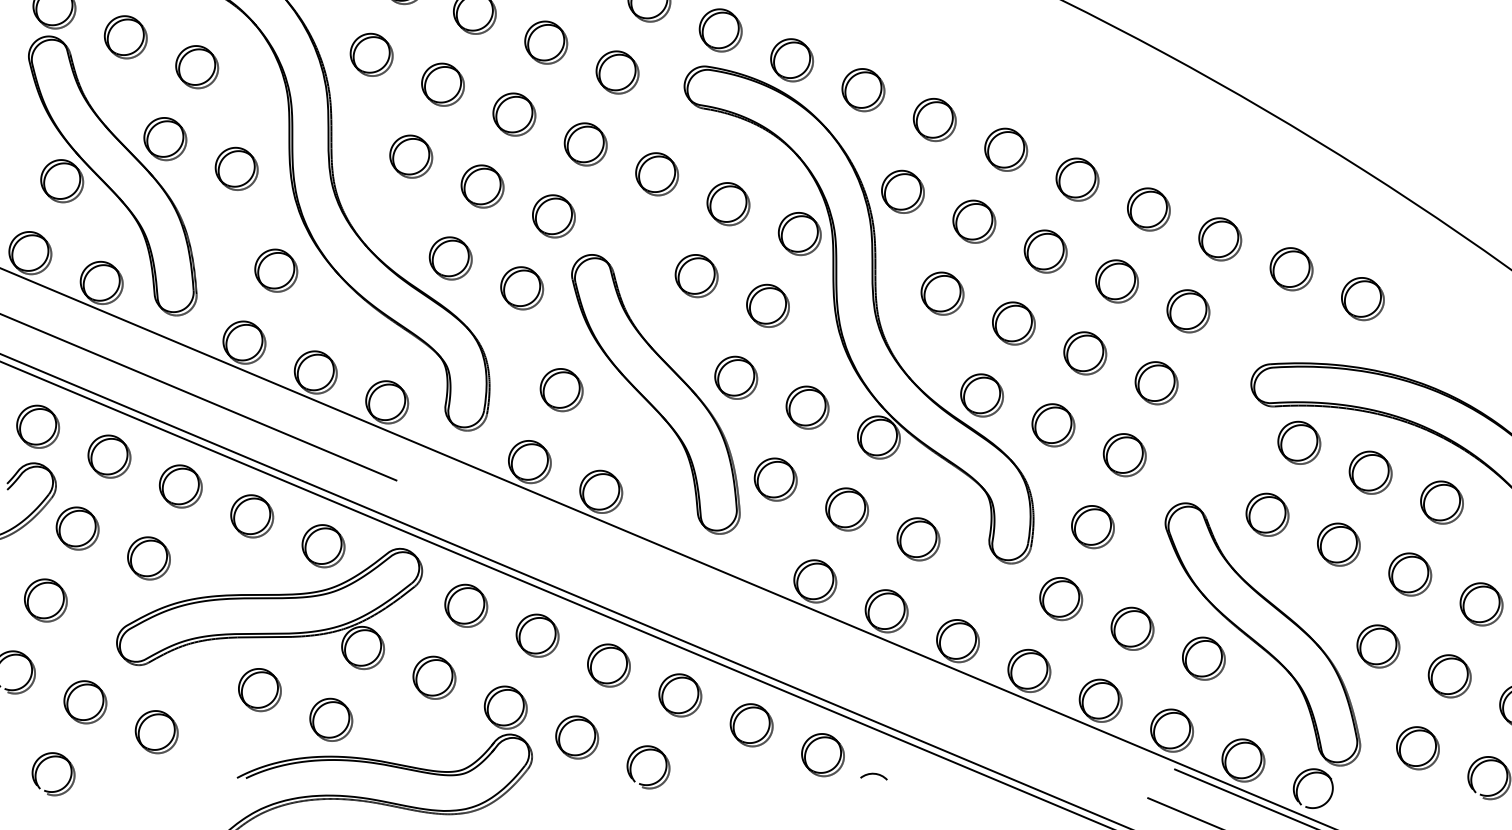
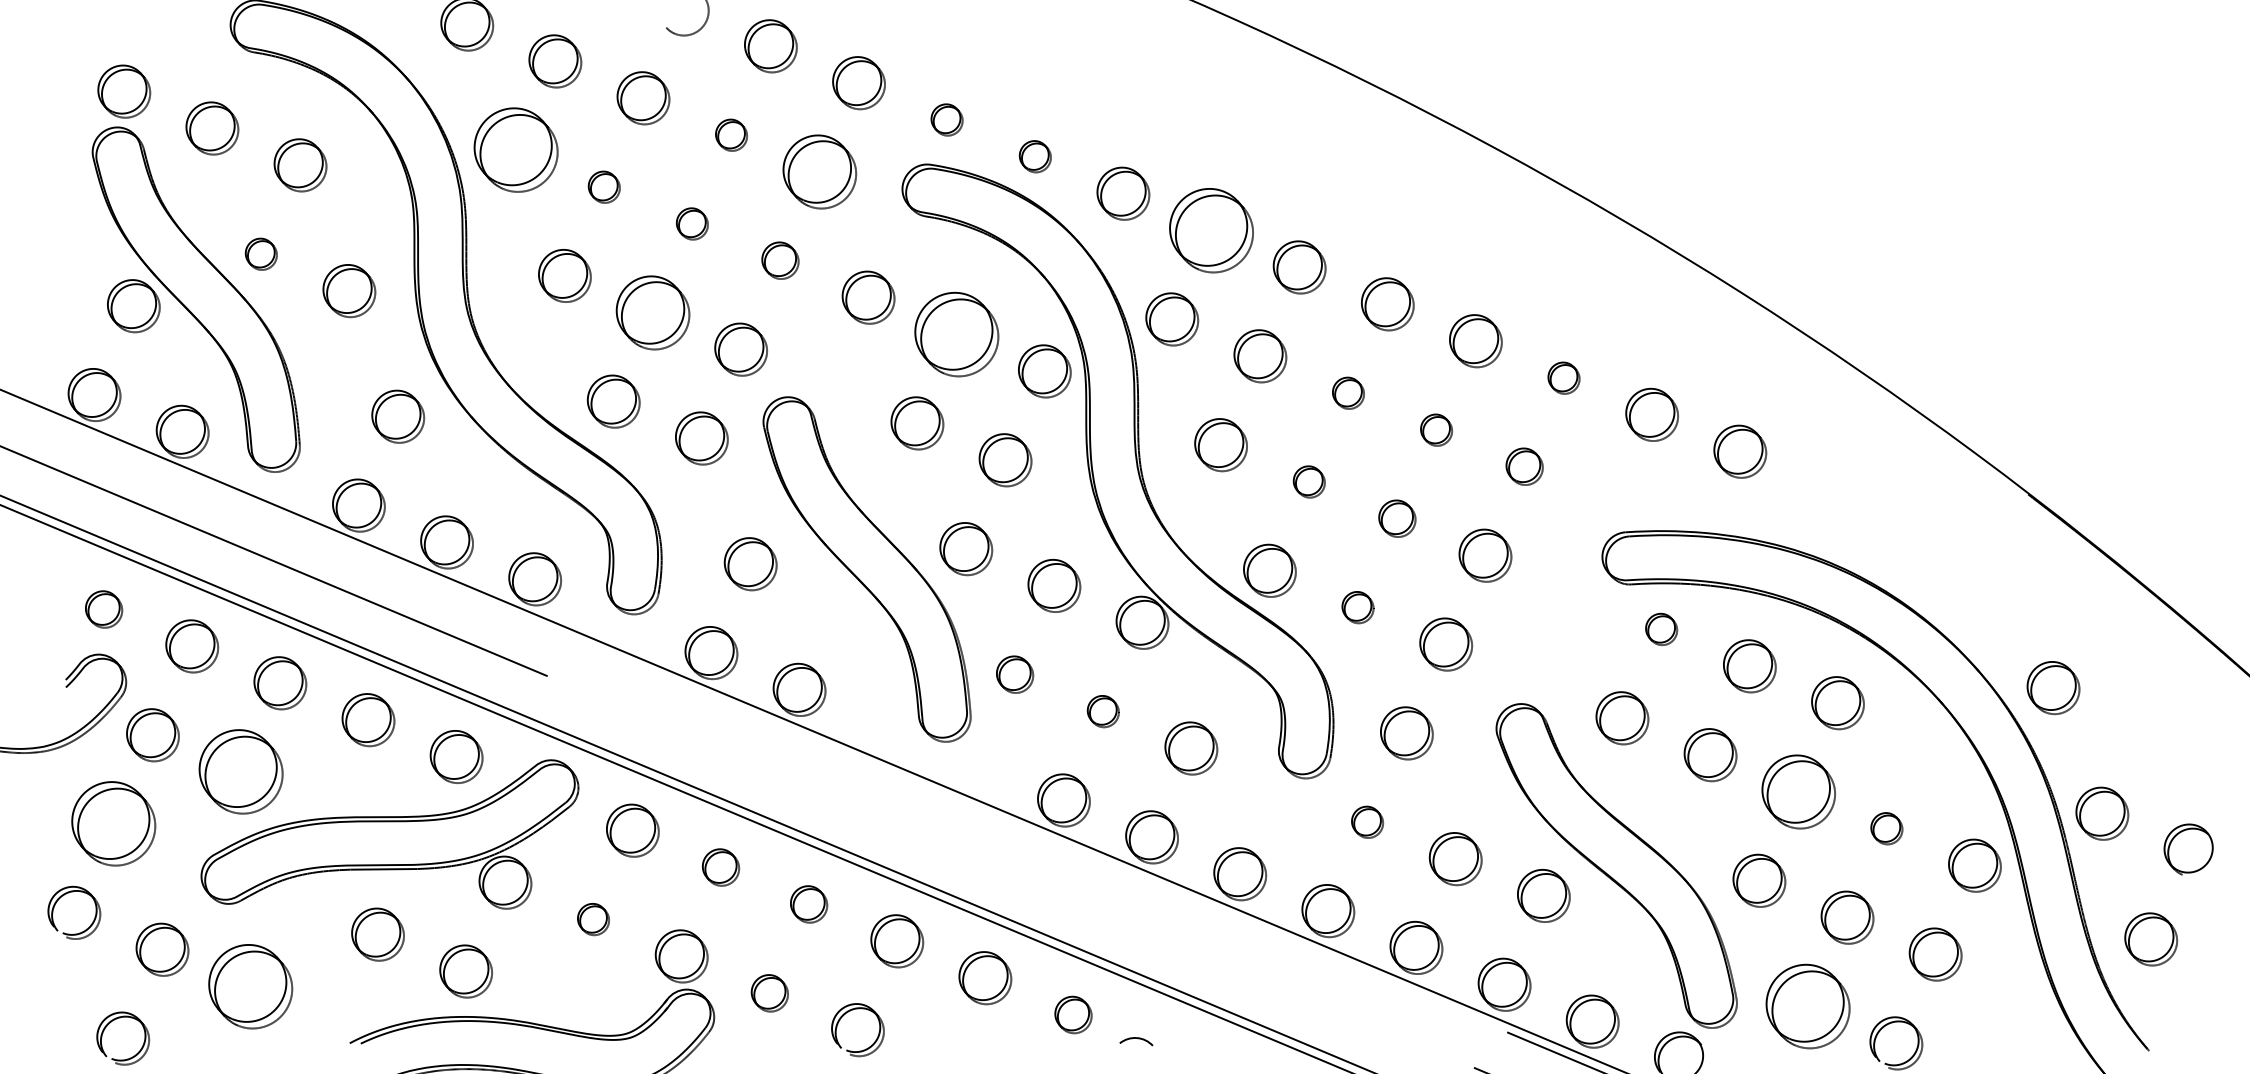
part: (720, 30) -> (946, 119), size x0.6
part: (546, 42) -> (731, 135), size x0.6
part: (371, 55) -> (515, 150), size x1.6
part: (792, 59) -> (1035, 156), size x0.6
part: (617, 72) -> (819, 171), size x1.4
part: (443, 85) -> (604, 187), size x0.6
part: (514, 114) -> (692, 223), size x0.6
part: (934, 119) -> (1211, 230), size x1.6
part: (165, 139) -> (261, 254), size x0.6
part: (585, 144) -> (780, 260), size x0.7
part: (482, 186) -> (652, 312), size x1.4
part: (728, 204) -> (956, 334), size x1.6
part: (1219, 239) -> (1563, 378), size x0.6
part: (1045, 251) -> (1348, 393), size x0.6
part: (1116, 281) -> (1436, 430), size x0.6
part: (1188, 310) -> (1524, 466), size x0.7
part: (1014, 323) -> (1309, 481), size x0.6
part: (1085, 353) -> (1397, 518), size x0.7
part: (1052, 425) -> (1357, 607), size x0.6
part: (37, 426) -> (103, 609), size x0.7
part: (1299, 442) -> (1661, 629), size x0.6
part: (775, 479) -> (1014, 674), size x0.7
part: (847, 509) -> (1103, 711), size x0.6
part: (148, 558) -> (240, 772), size x1.6
part: (1410, 574) -> (1798, 791), size x1.4
part: (1061, 599) -> (1367, 822), size x0.6
part: (45, 600) -> (113, 824), size x1.6
part: (1481, 604) -> (1886, 828), size x0.6
part: (537, 635) -> (720, 867), size x0.7
part: (608, 665) -> (808, 904), size x0.7
part: (434, 677) -> (593, 919), size x0.6
part: (156, 732) -> (250, 986), size x1.6
part: (576, 737) -> (769, 993), size x0.7
part: (1418, 748) -> (1808, 1006), size x1.6
part: (823, 754) -> (1073, 1014), size x0.7

